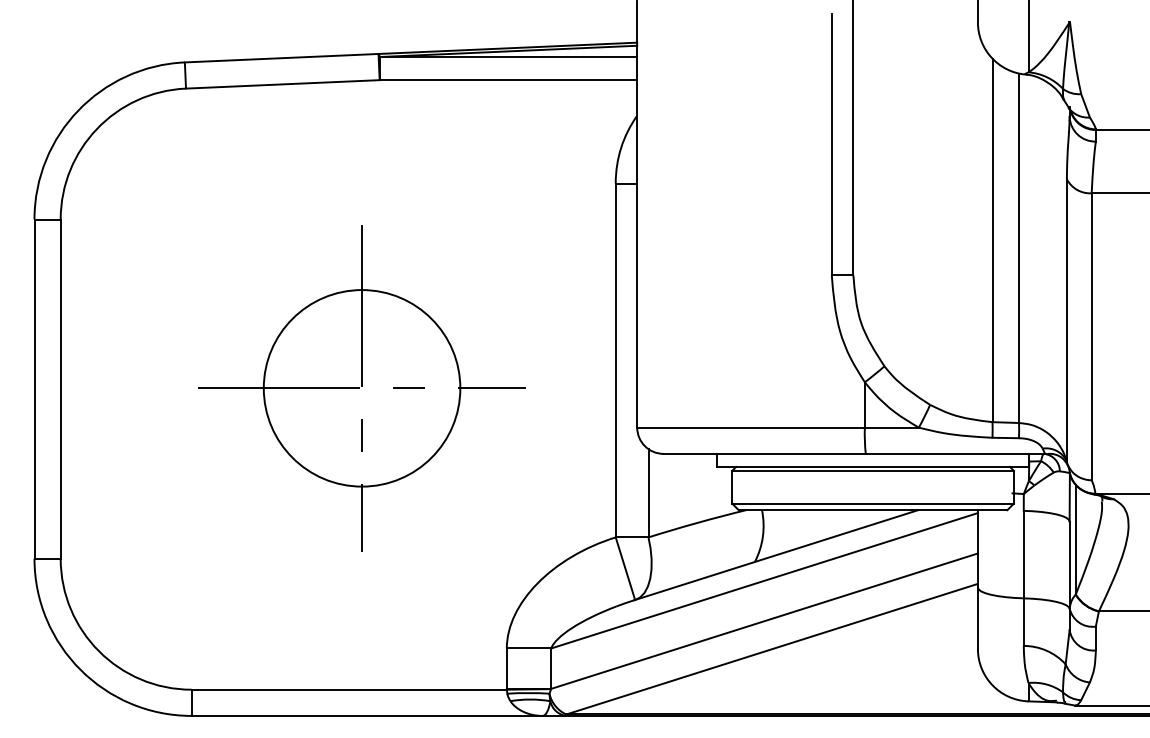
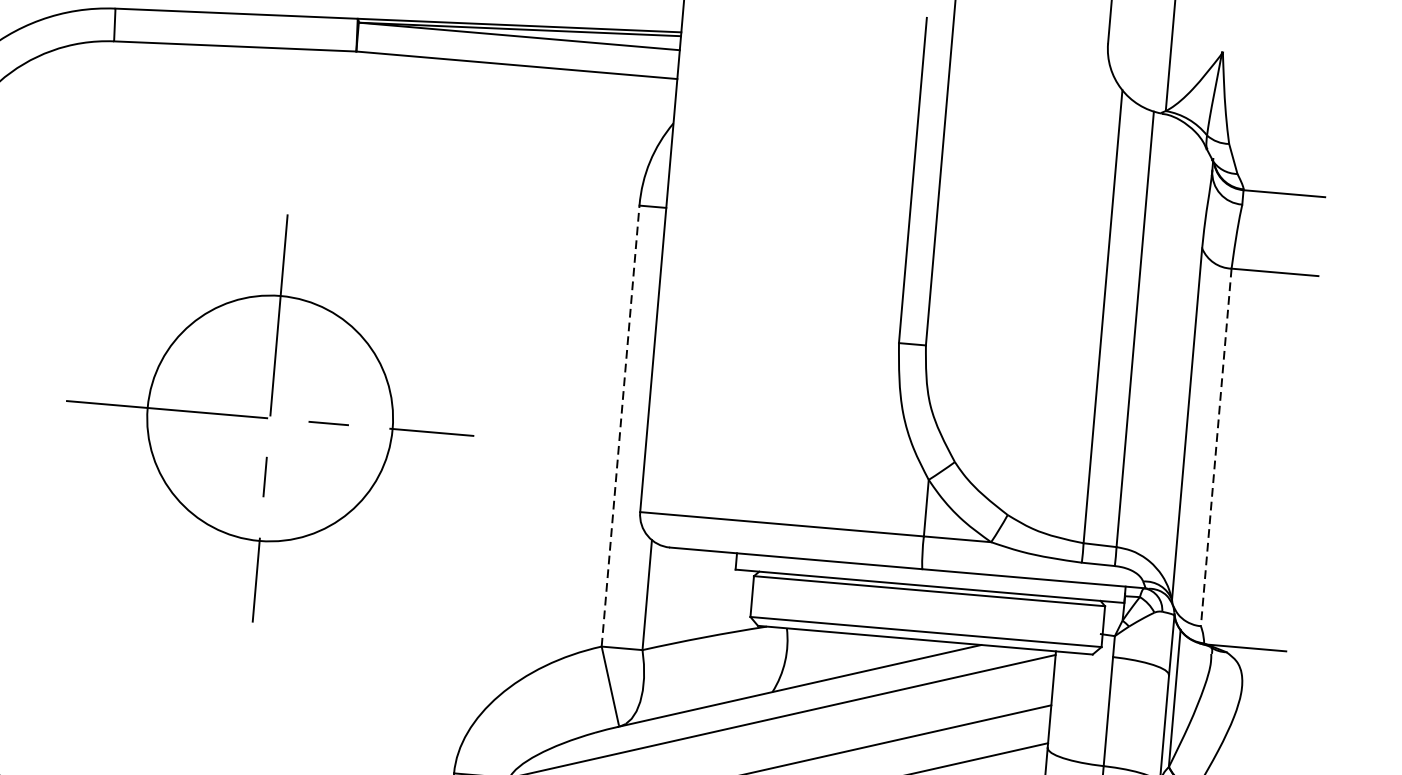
line: (1091, 337) -> (1215, 448), solid -> dashed
line: (615, 360) -> (620, 426), solid -> dashed
part: (361, 388) -> (269, 418), moved

